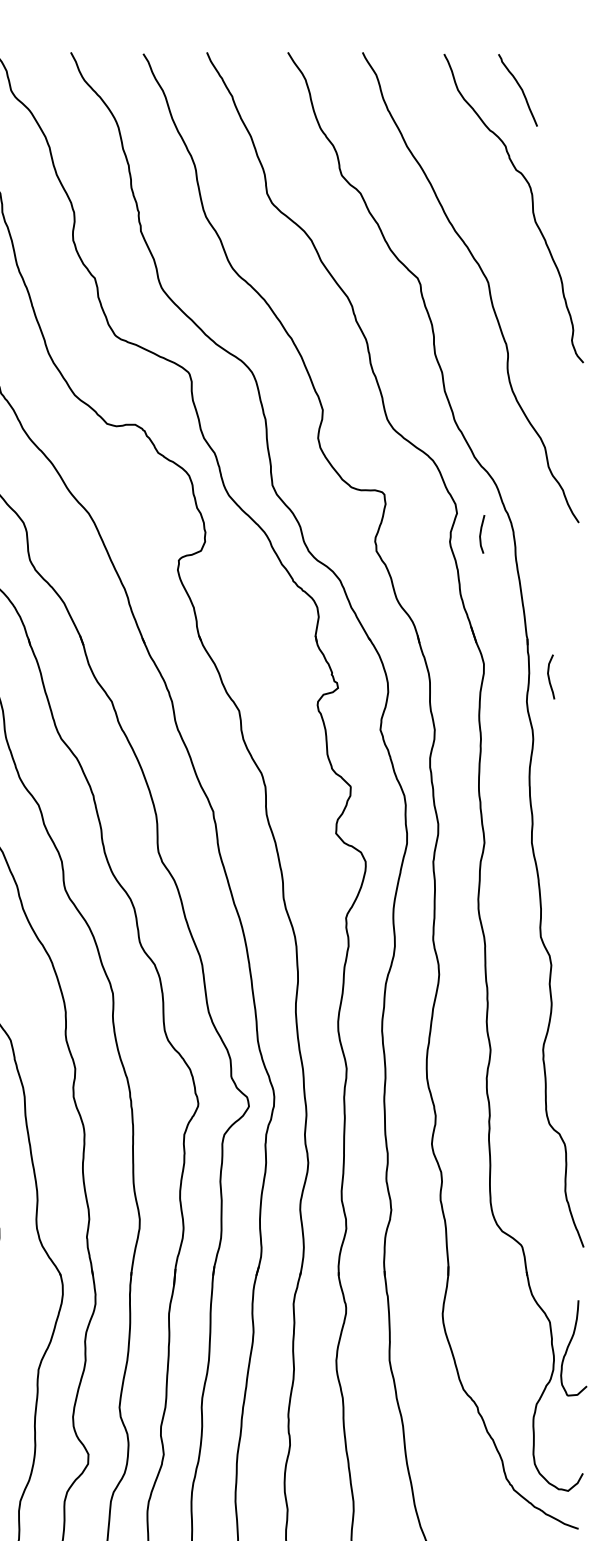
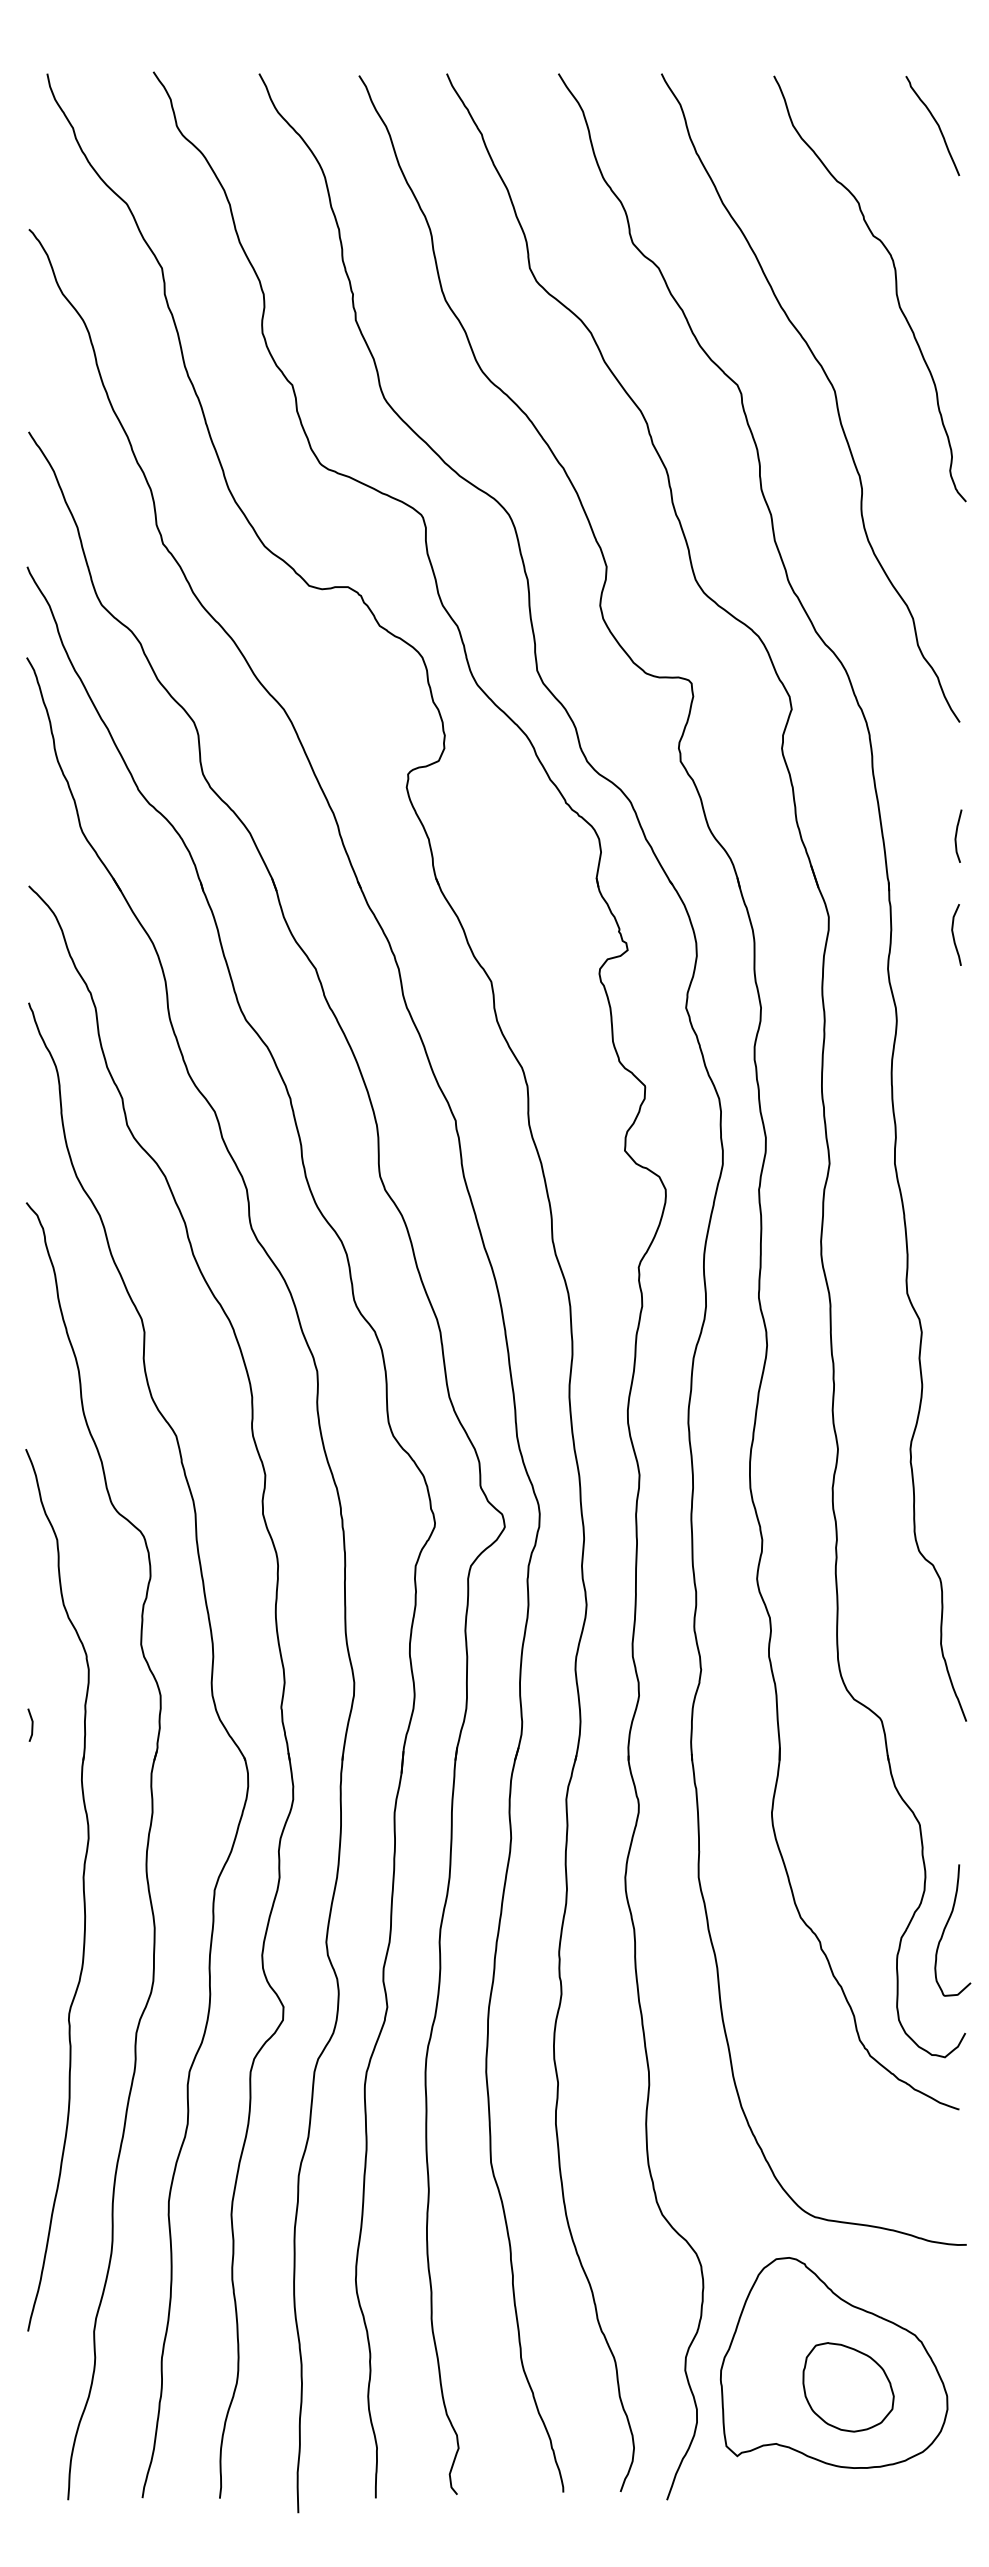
curve: (520, 89) -> (936, 124), moved
curve: (481, 533) -> (957, 834), moved
curve: (549, 677) -> (954, 935), moved
curve: (569, 1346) -> (946, 1927), moved

